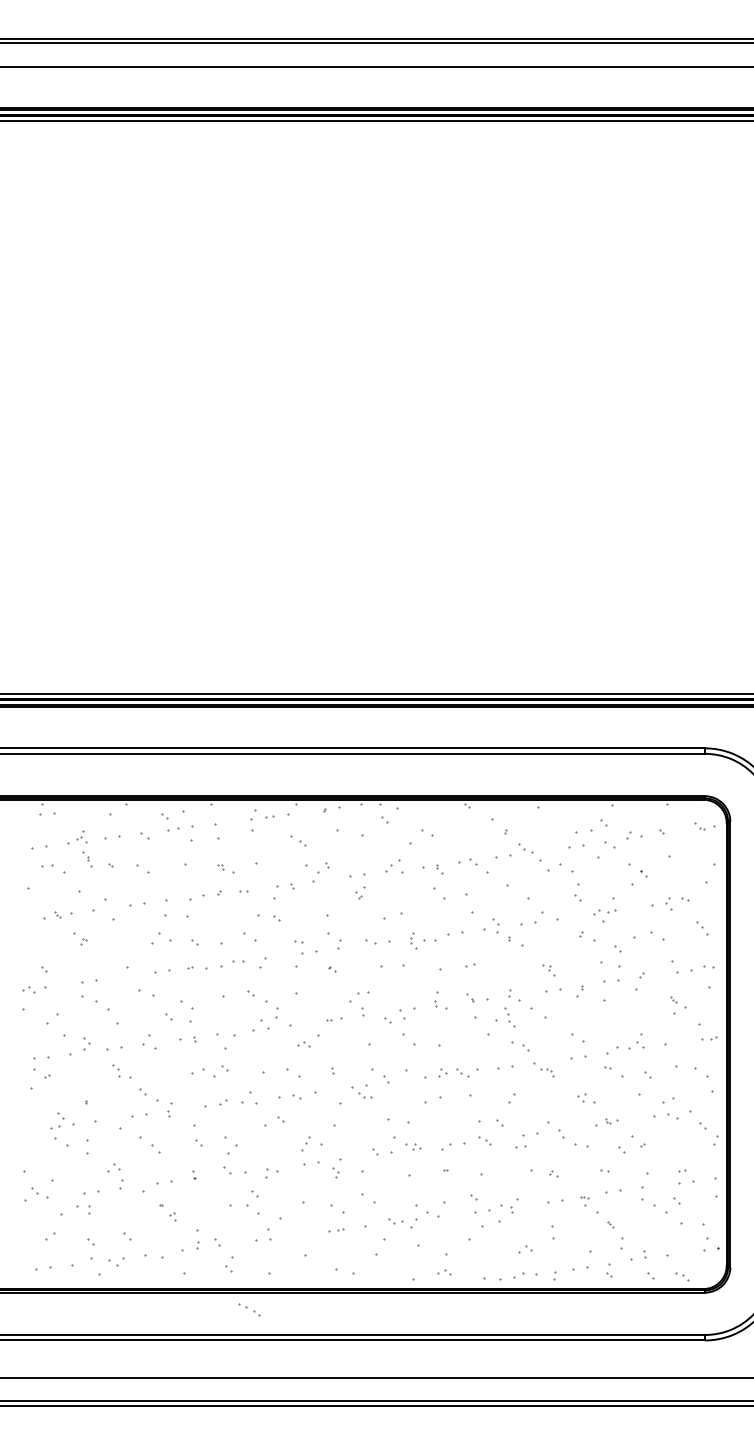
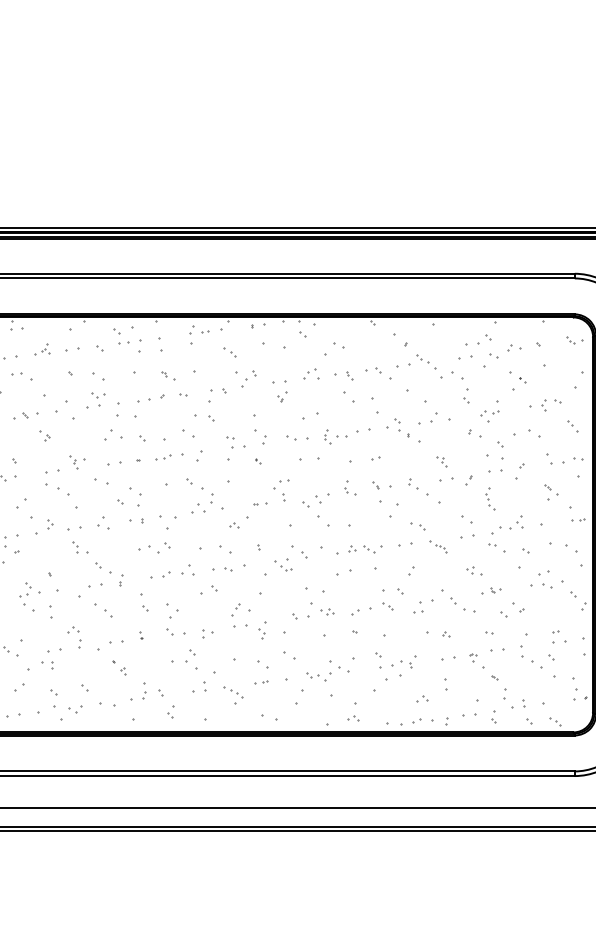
part: (87, 859) -> (73, 462), moved
part: (143, 891) -> (98, 395), added
part: (220, 964) -> (163, 457), size x0.62
part: (509, 1017) -> (489, 502), moved
part: (249, 1309) -> (233, 692), moved

